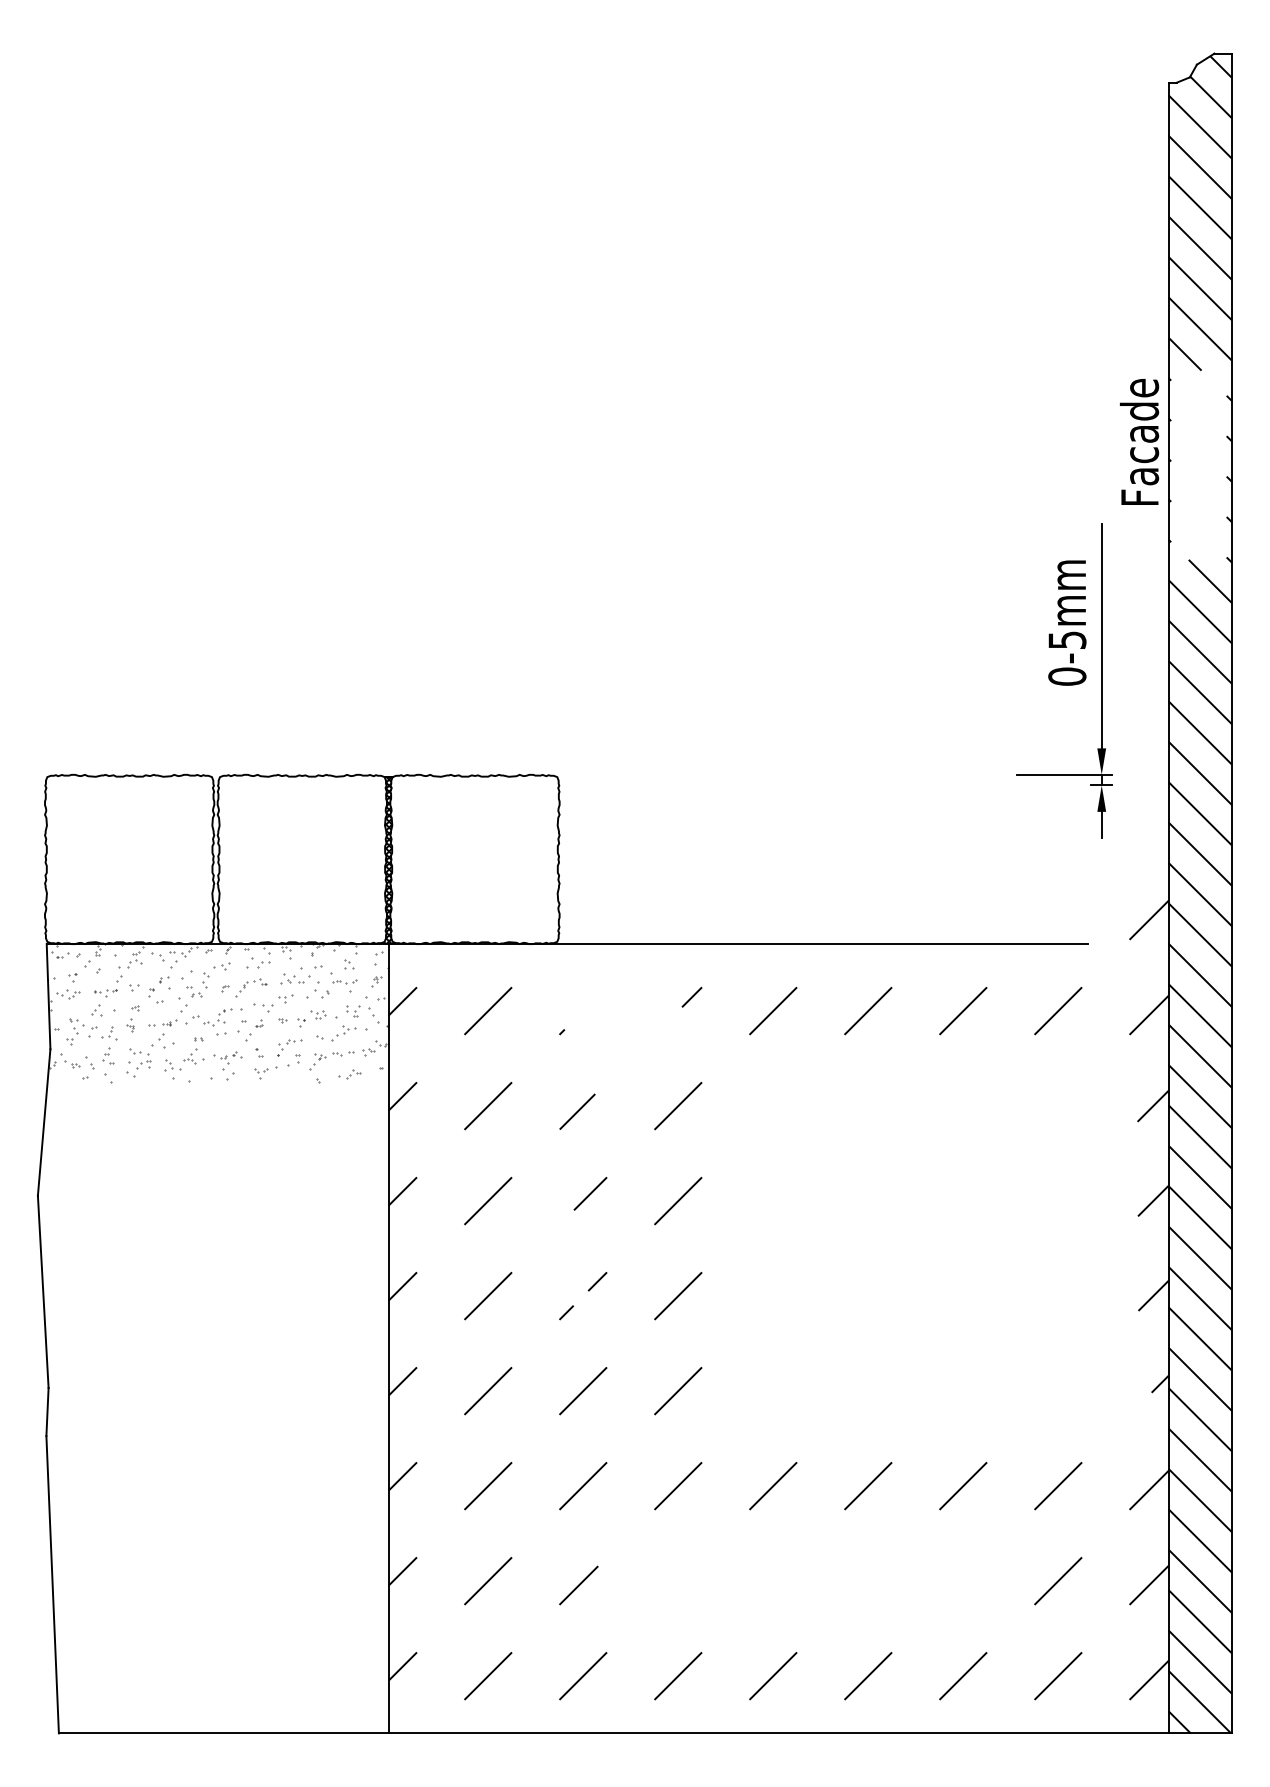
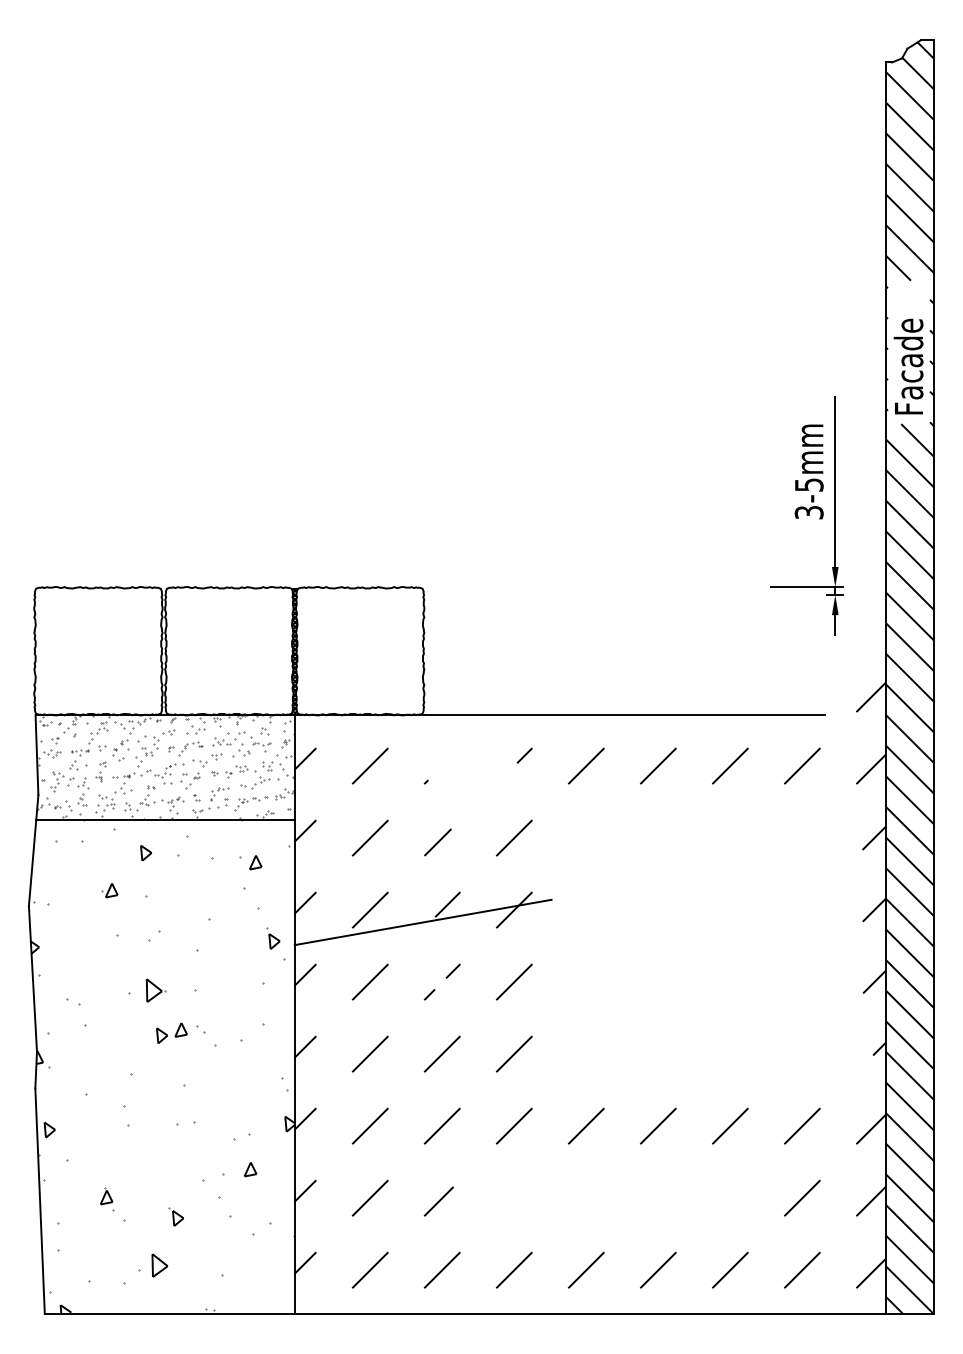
text: (1139, 441) -> (908, 366), moved
text: (1067, 676) -> (809, 512), 0-5mm -> 3-5mm
line: (217, 1081) -> (165, 819), added
line: (557, 1217) -> (422, 922), added
hatch: (214, 1413) -> (162, 1071), added

